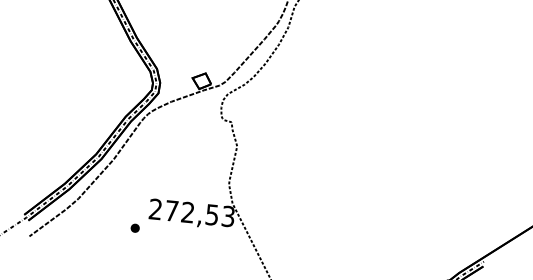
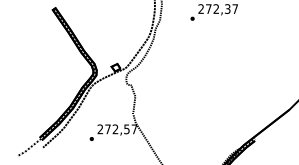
text: (228, 216) -> (134, 129), 272,53 -> 272,57

